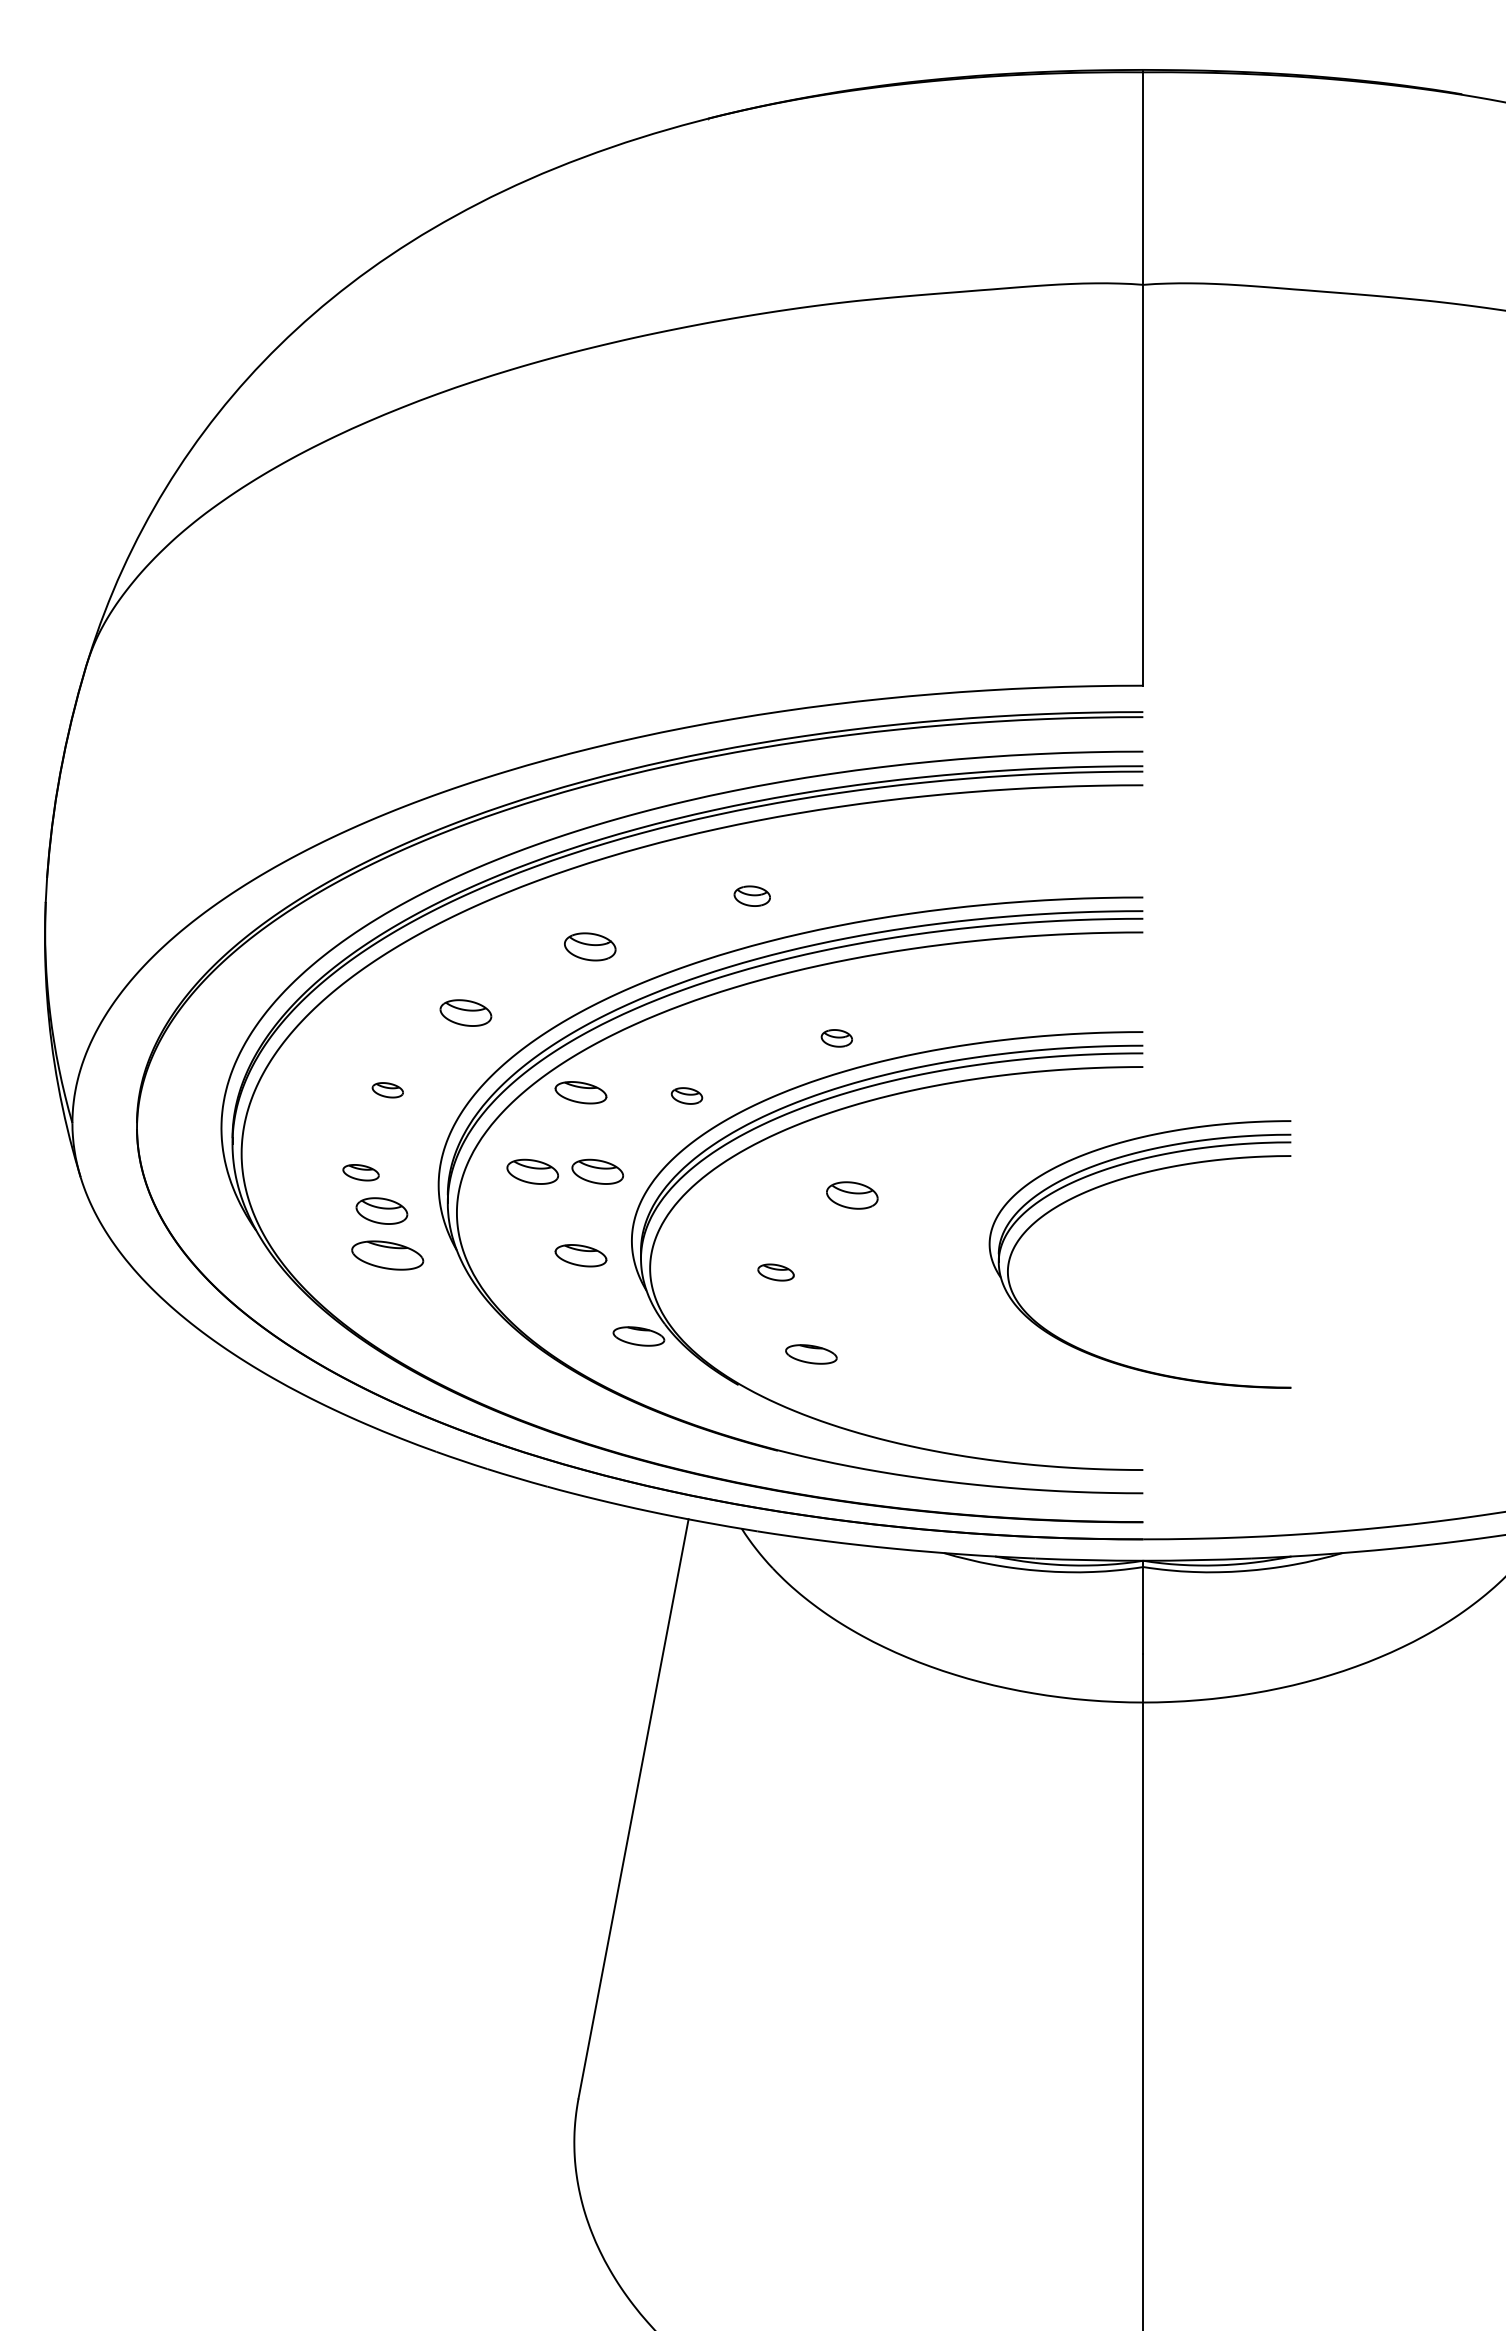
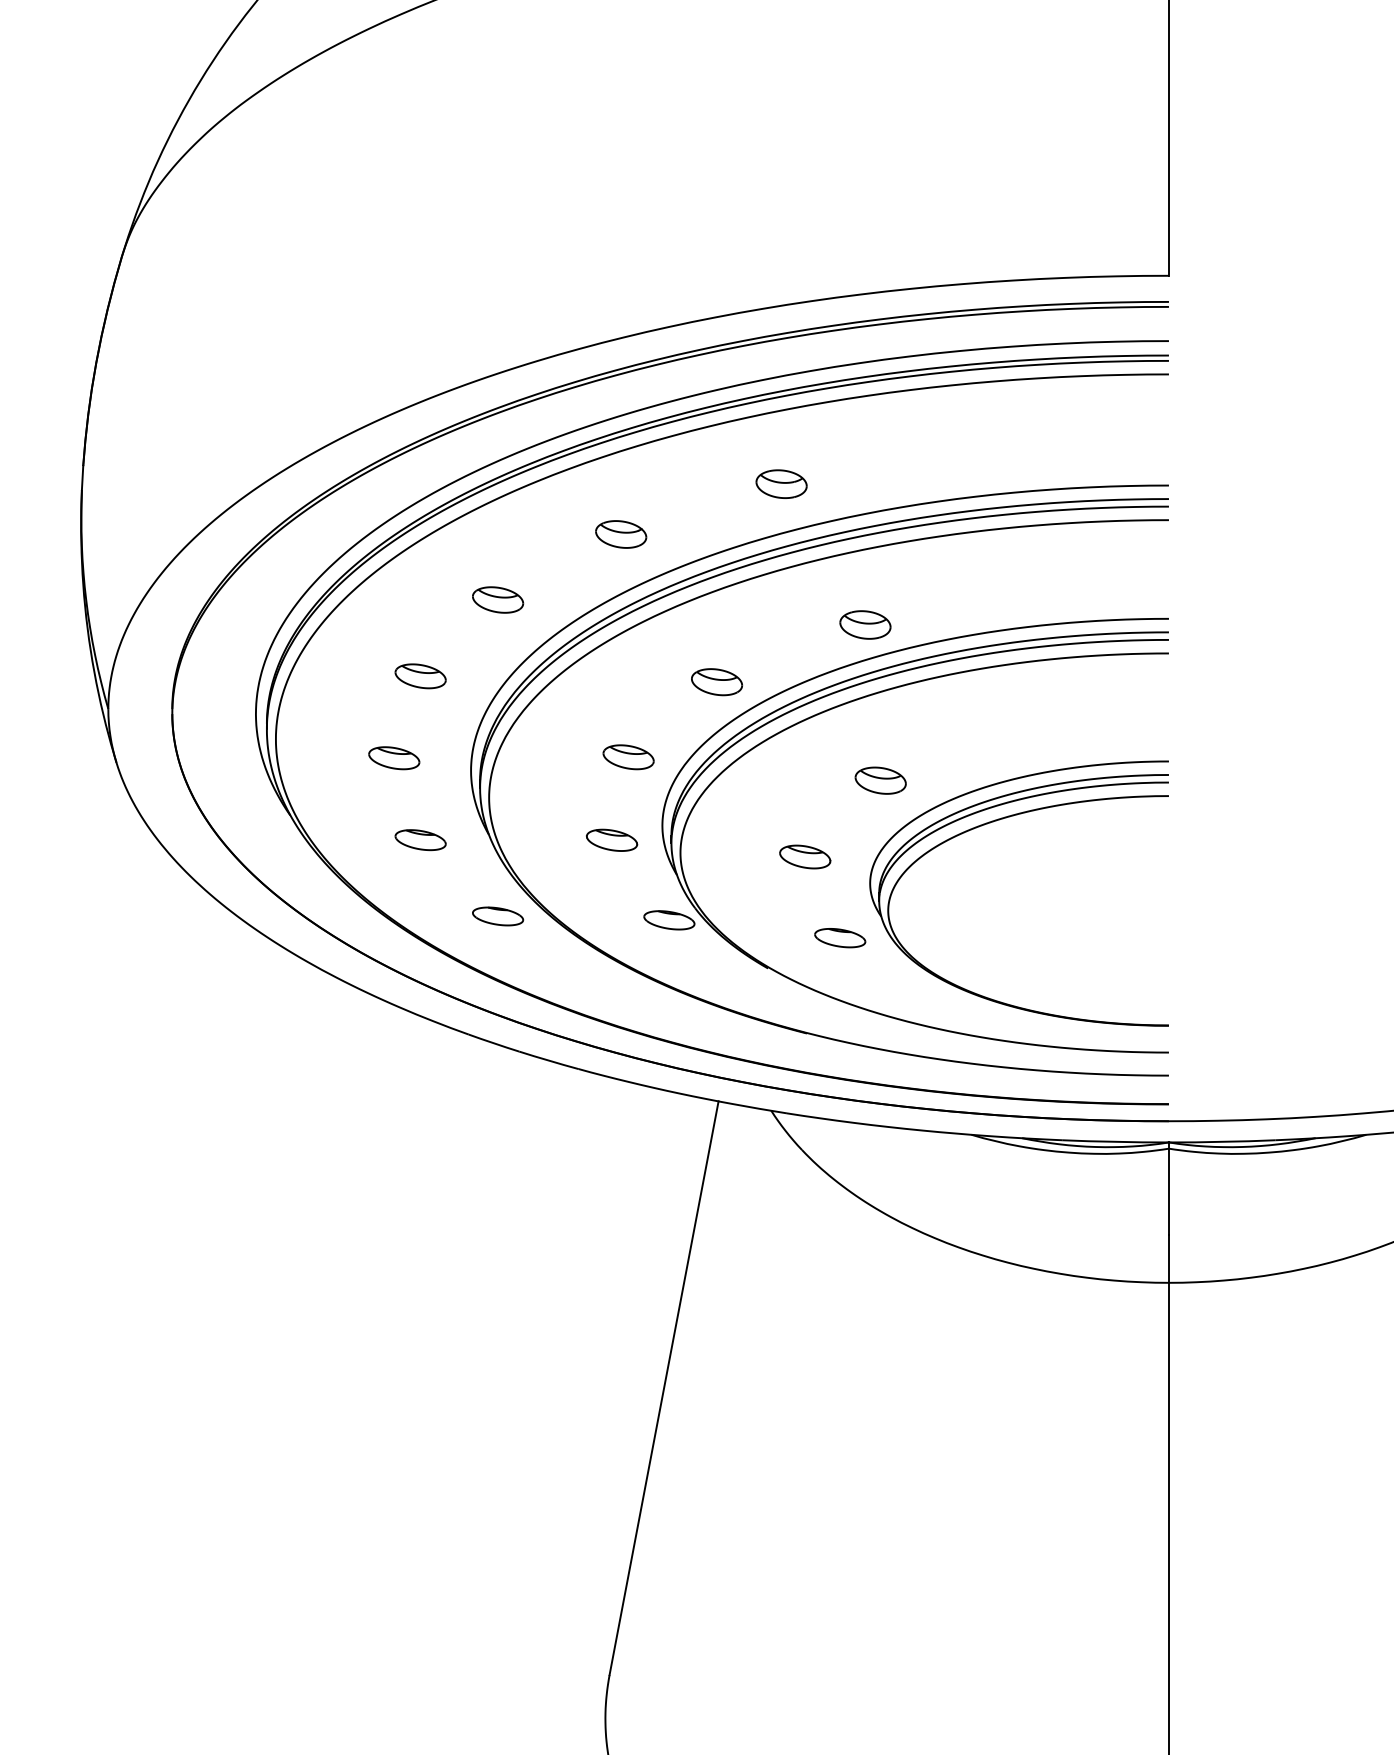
part: (752, 896) -> (781, 484), size x1.43
part: (836, 1038) -> (865, 625), size x1.67
part: (387, 1090) -> (420, 676), size x1.67
part: (580, 1092) -> (611, 678), removed
part: (686, 1095) -> (716, 681), size x1.67
part: (532, 1171) -> (563, 756), removed
part: (360, 1172) -> (393, 757), size x1.43
part: (1121, 1180) -> (1000, 820), moved
part: (381, 1210) -> (414, 795), removed
part: (387, 1255) -> (420, 840), size x0.71
part: (775, 1272) -> (804, 856), size x1.43
part: (465, 1332) -> (497, 916), added

